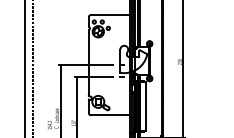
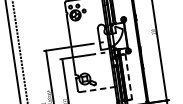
line: (146, 106) -> (129, 76), solid -> dashed
line: (110, 115) -> (97, 89), solid -> dashed

